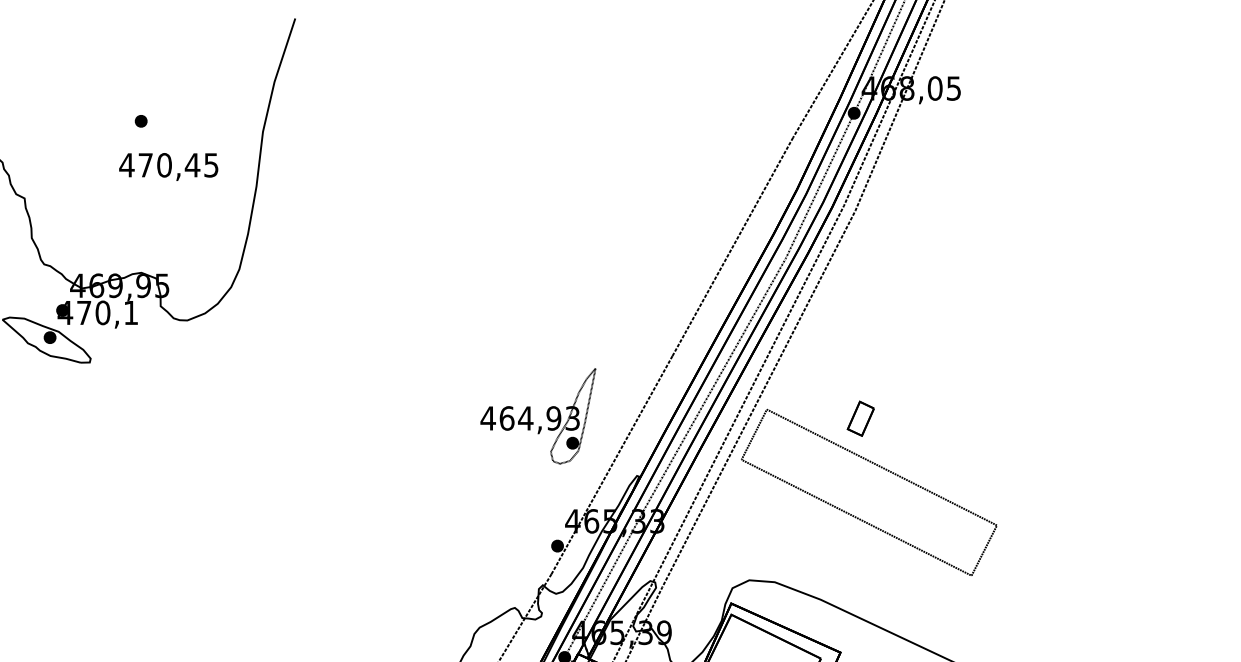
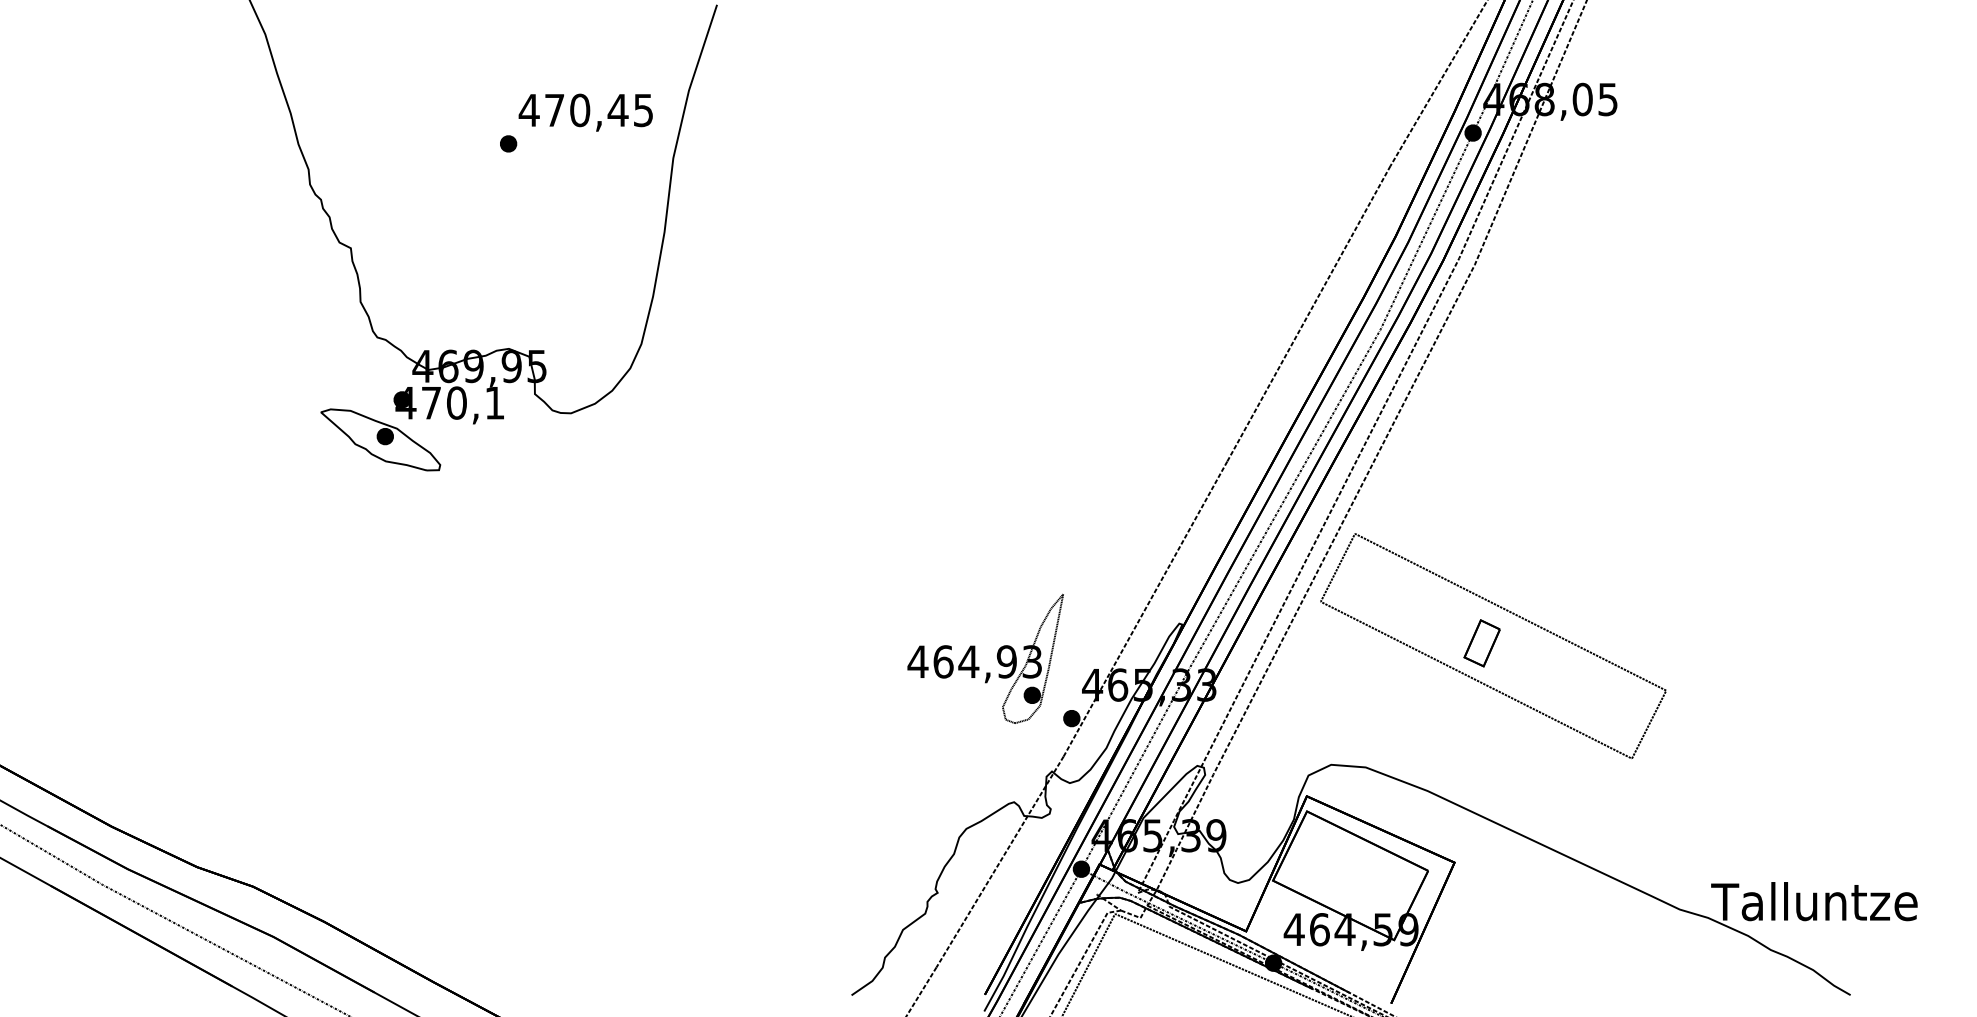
text: (168, 166) -> (585, 112), moved
part: (530, 415) -> (975, 658), moved
part: (860, 418) -> (1481, 643), moved

